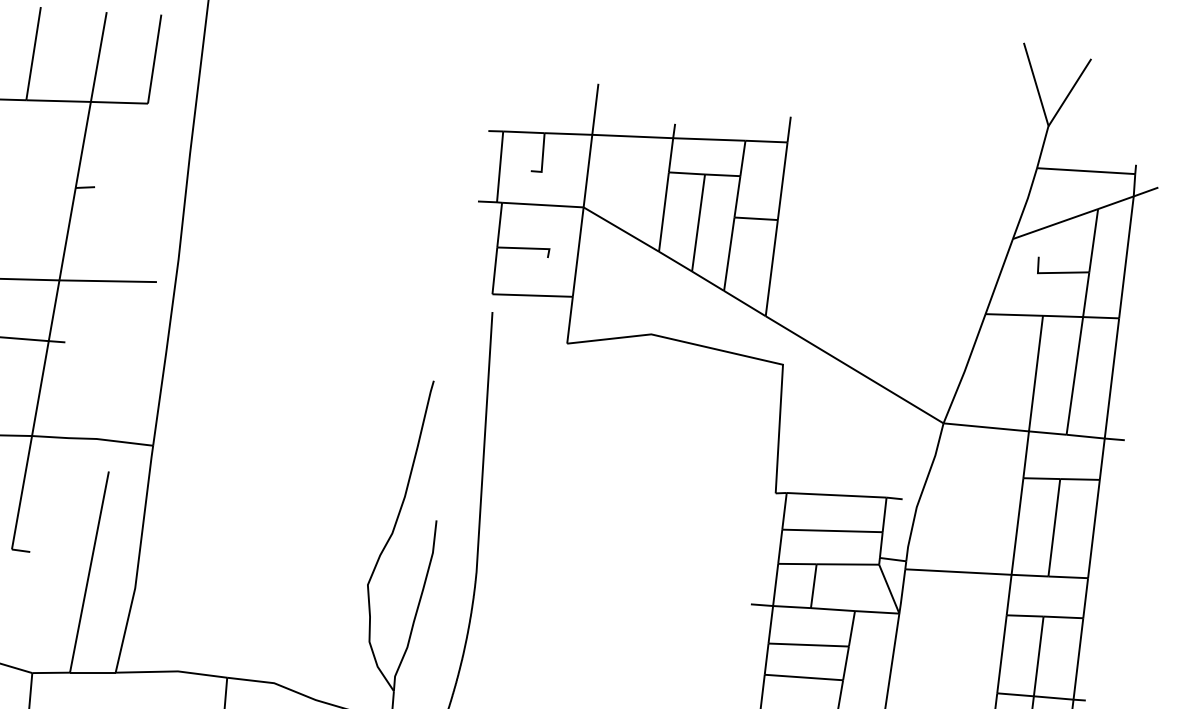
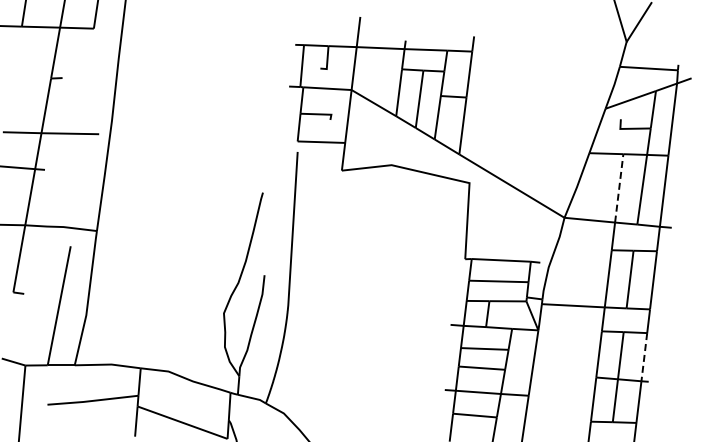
line: (1036, 372) -> (619, 187), solid -> dashed
line: (1078, 659) -> (644, 357), solid -> dashed

